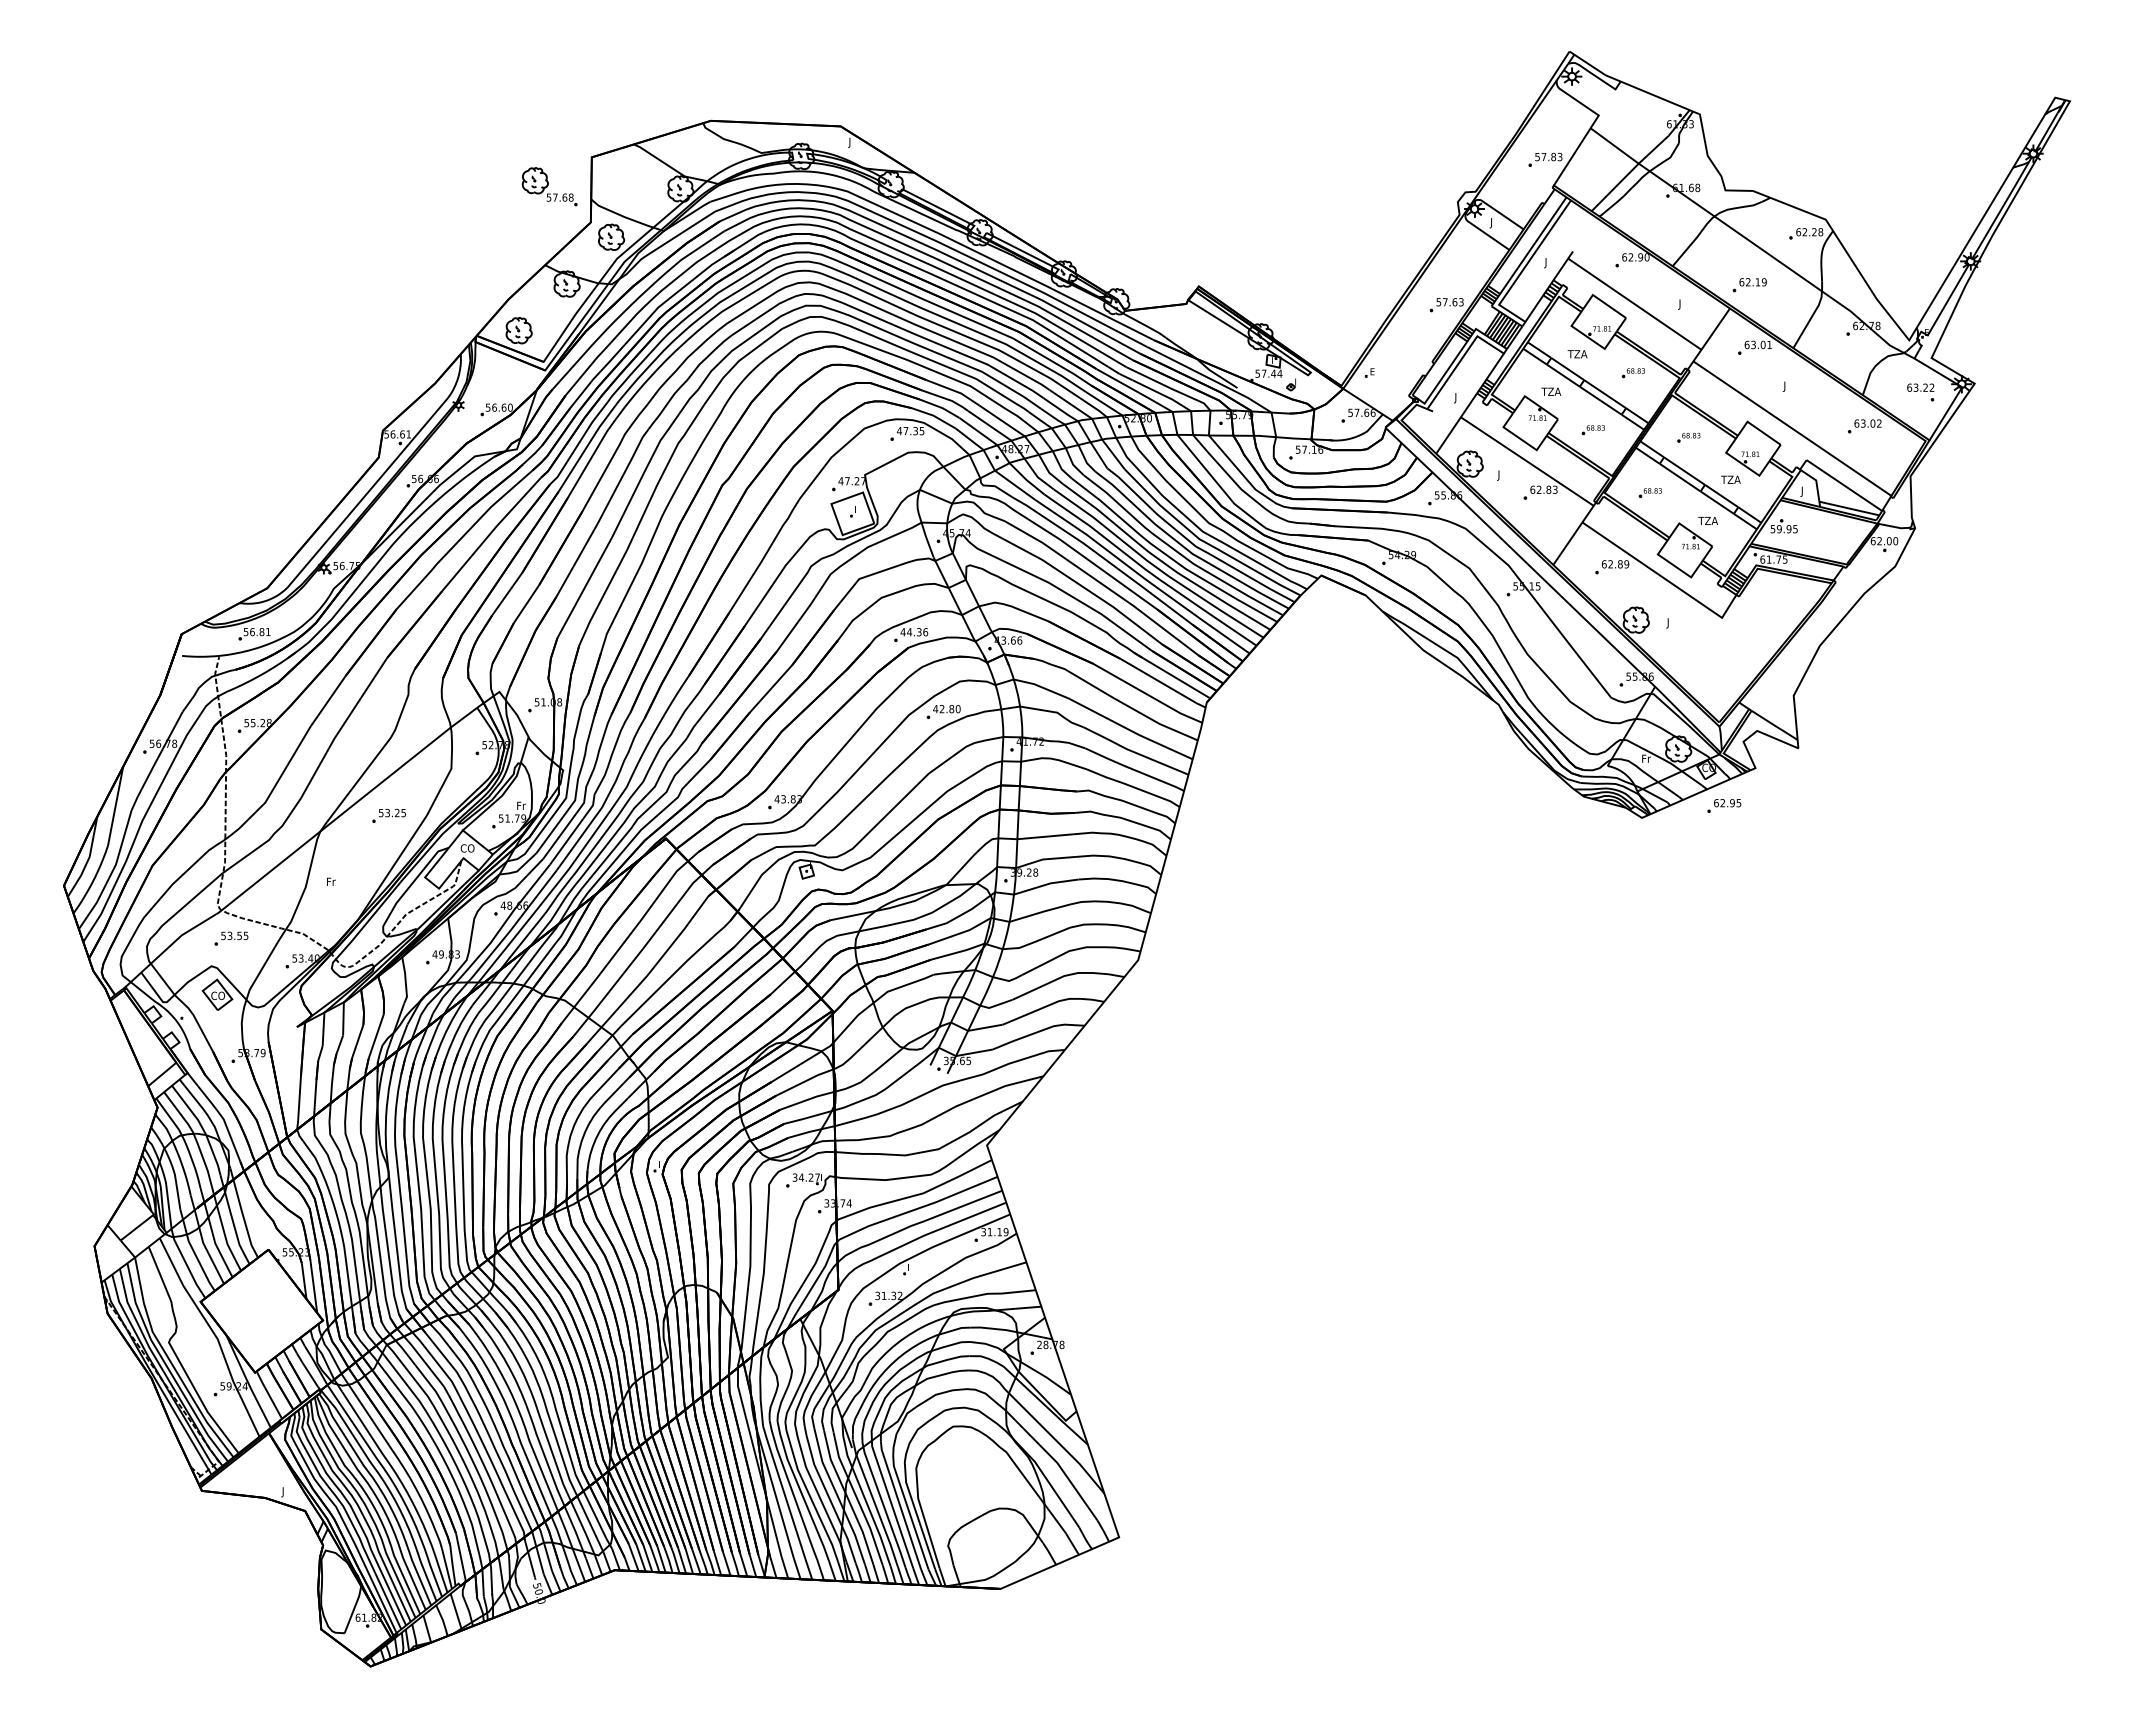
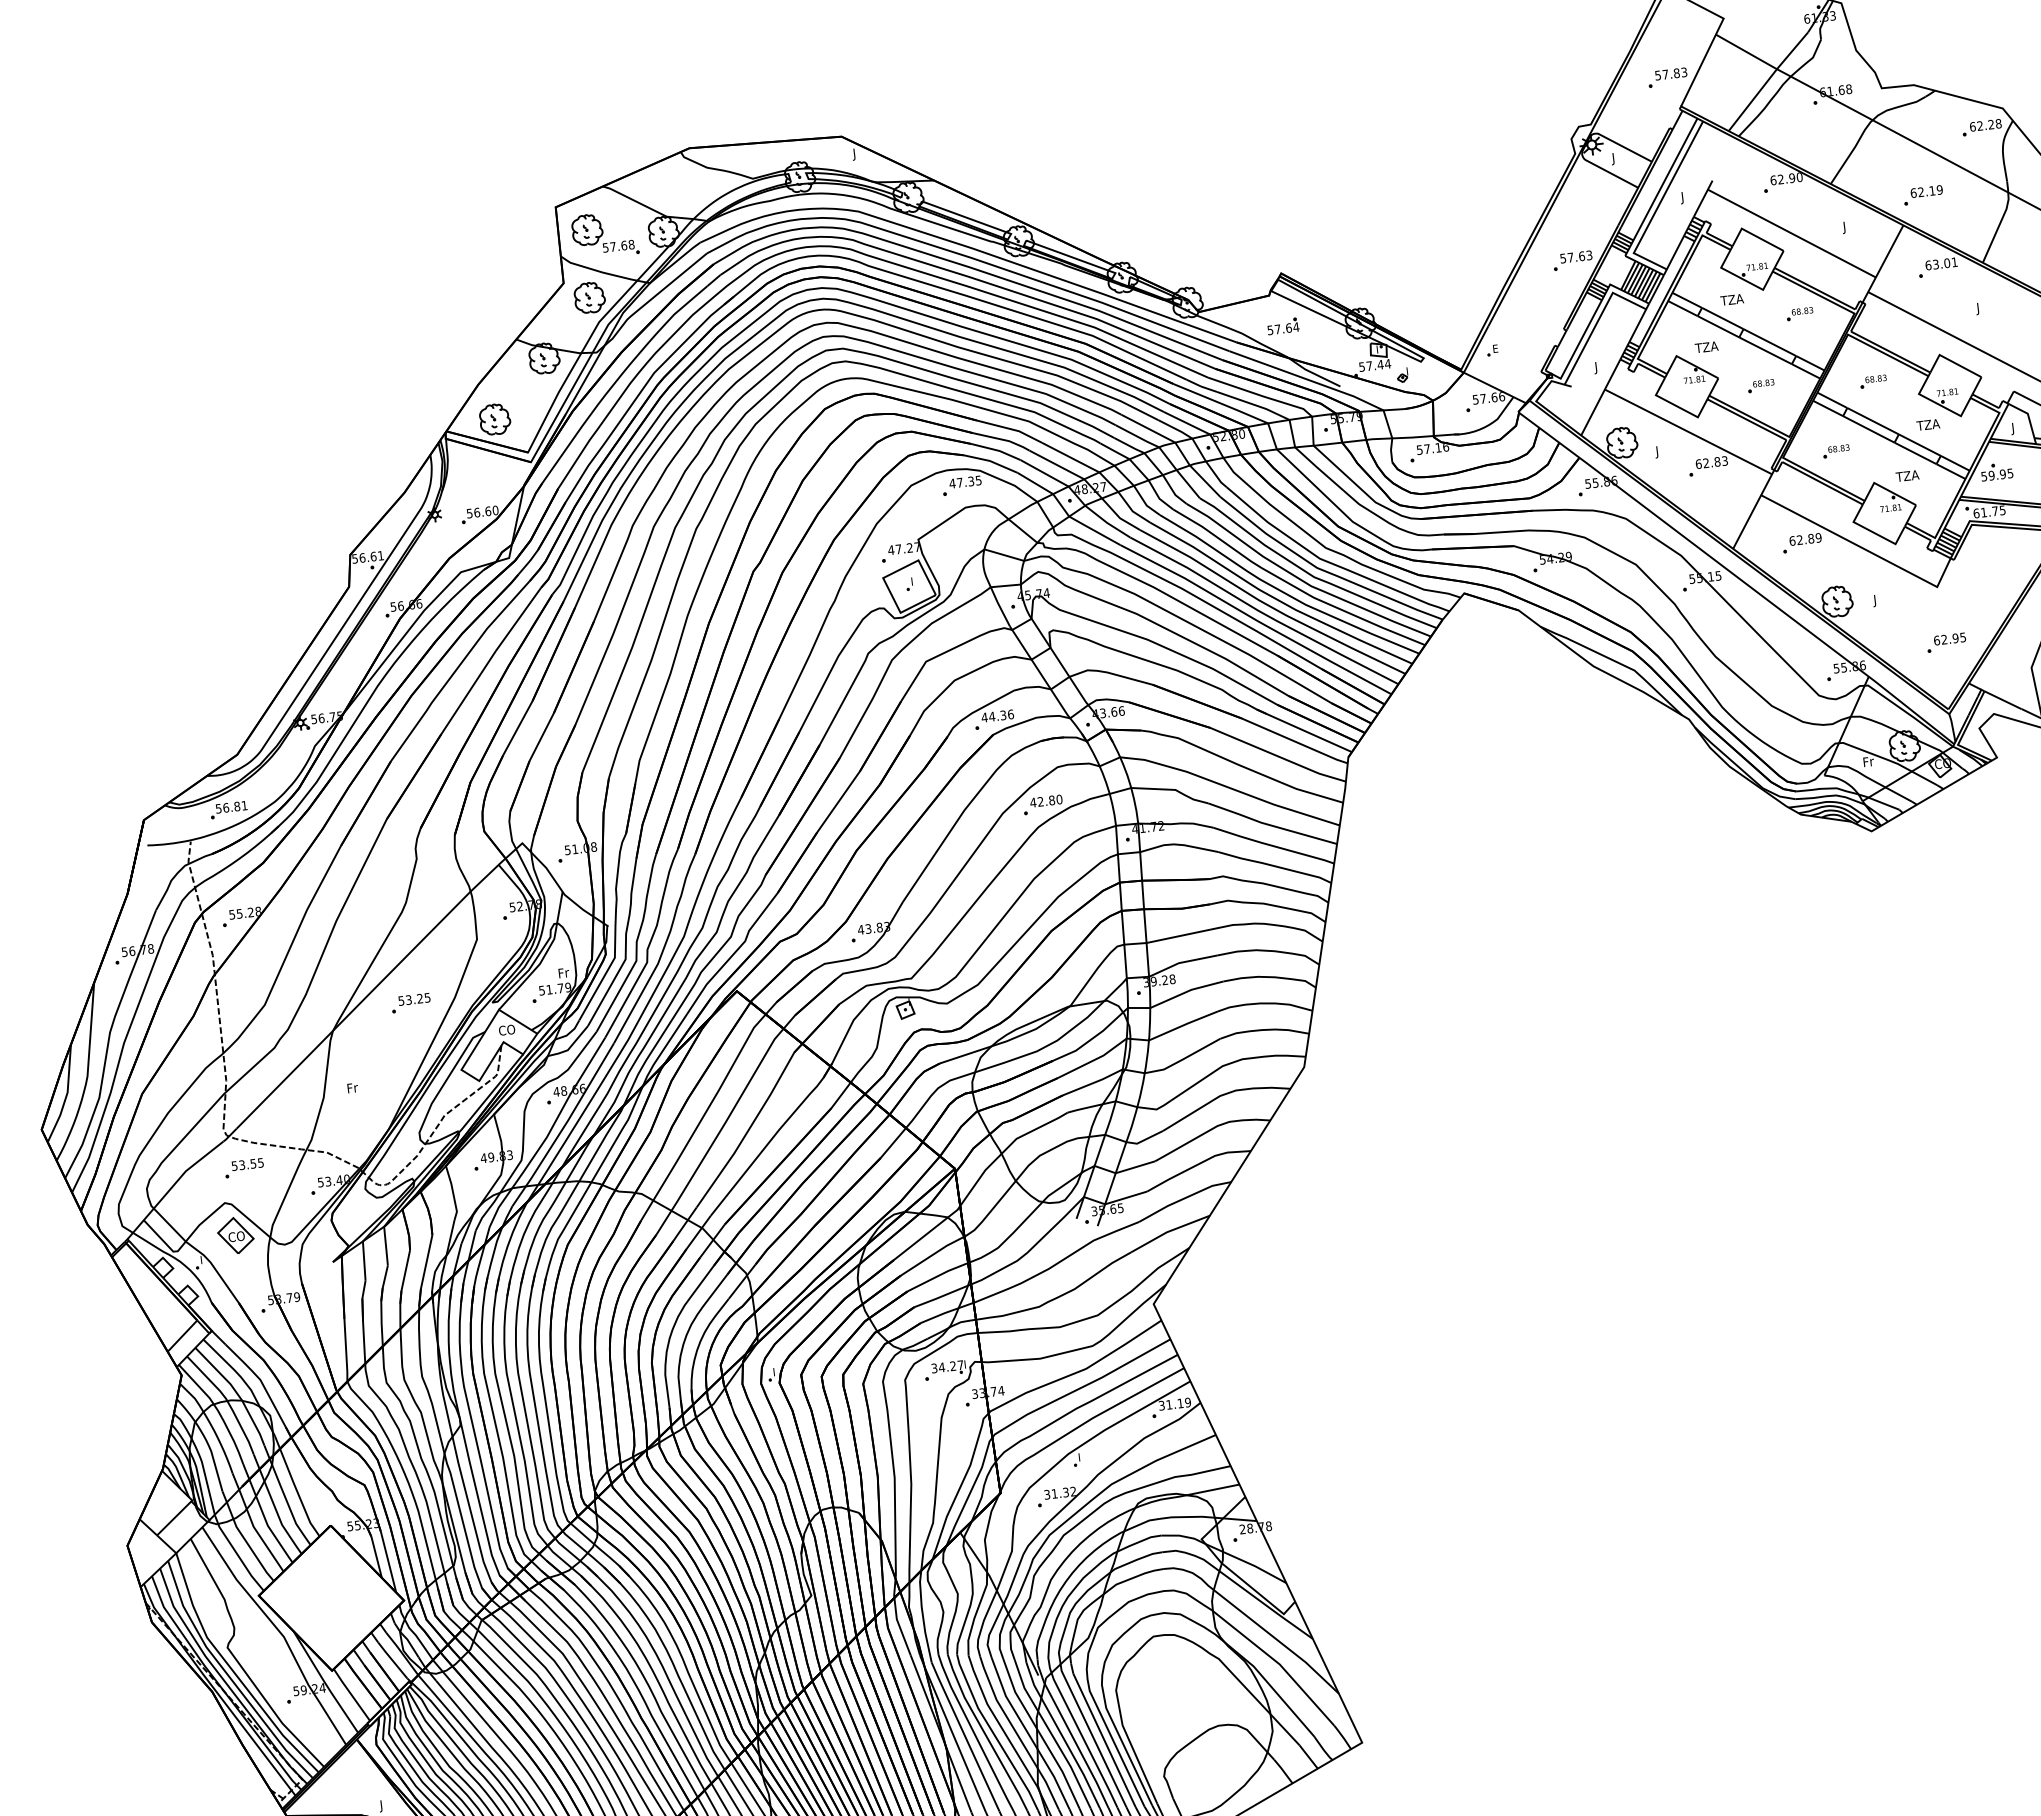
part: (549, 186) -> (604, 234), moved
part: (1194, 331) -> (1282, 326), added
part: (1724, 805) -> (1946, 642), moved

